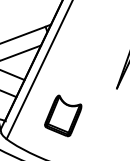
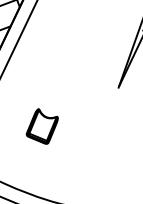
part: (63, 115) -> (42, 125), size x0.6

